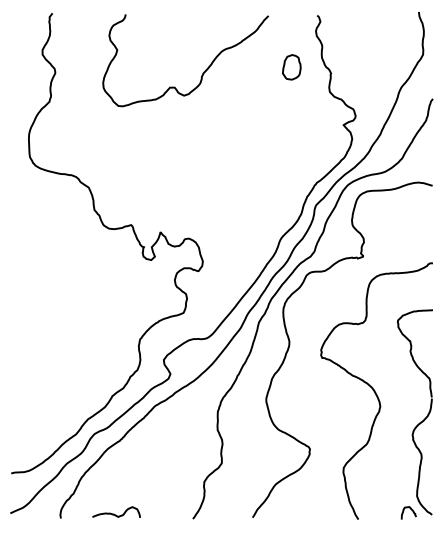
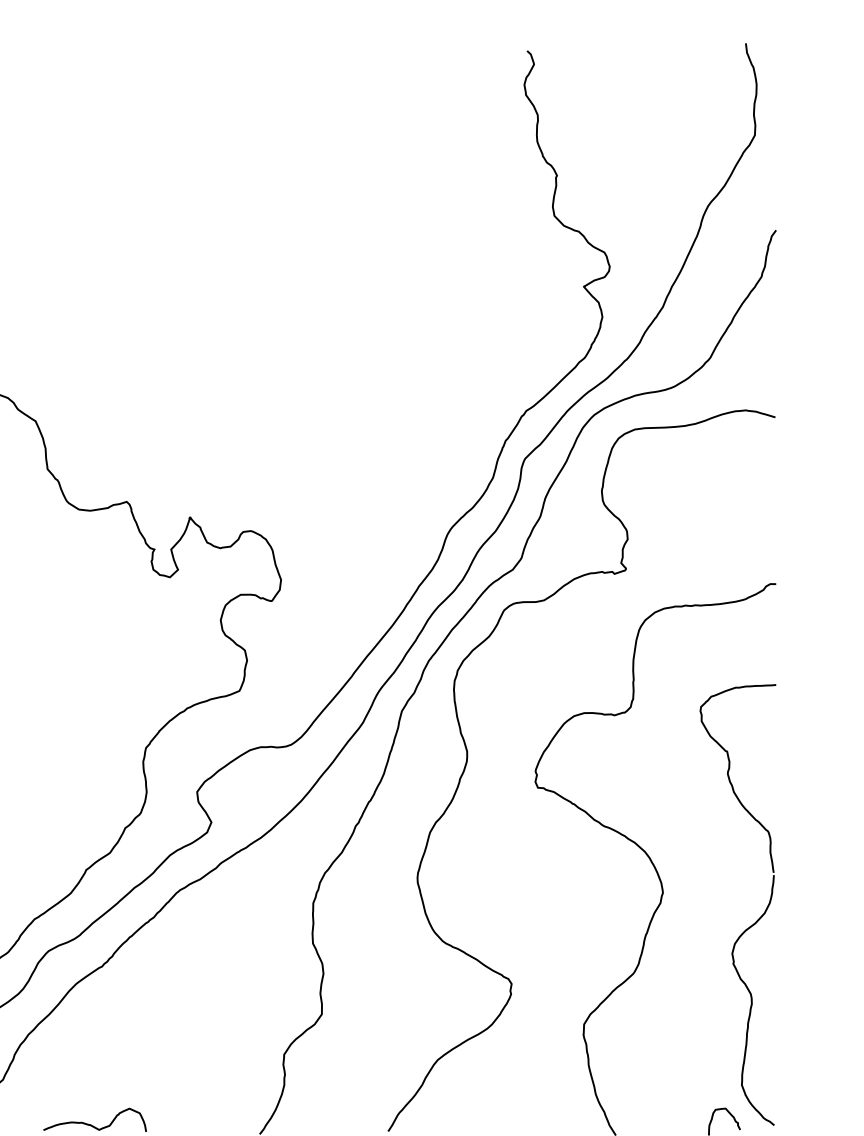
part: (291, 67) -> (471, 162), removed
curve: (202, 73) -> (280, 175), removed

